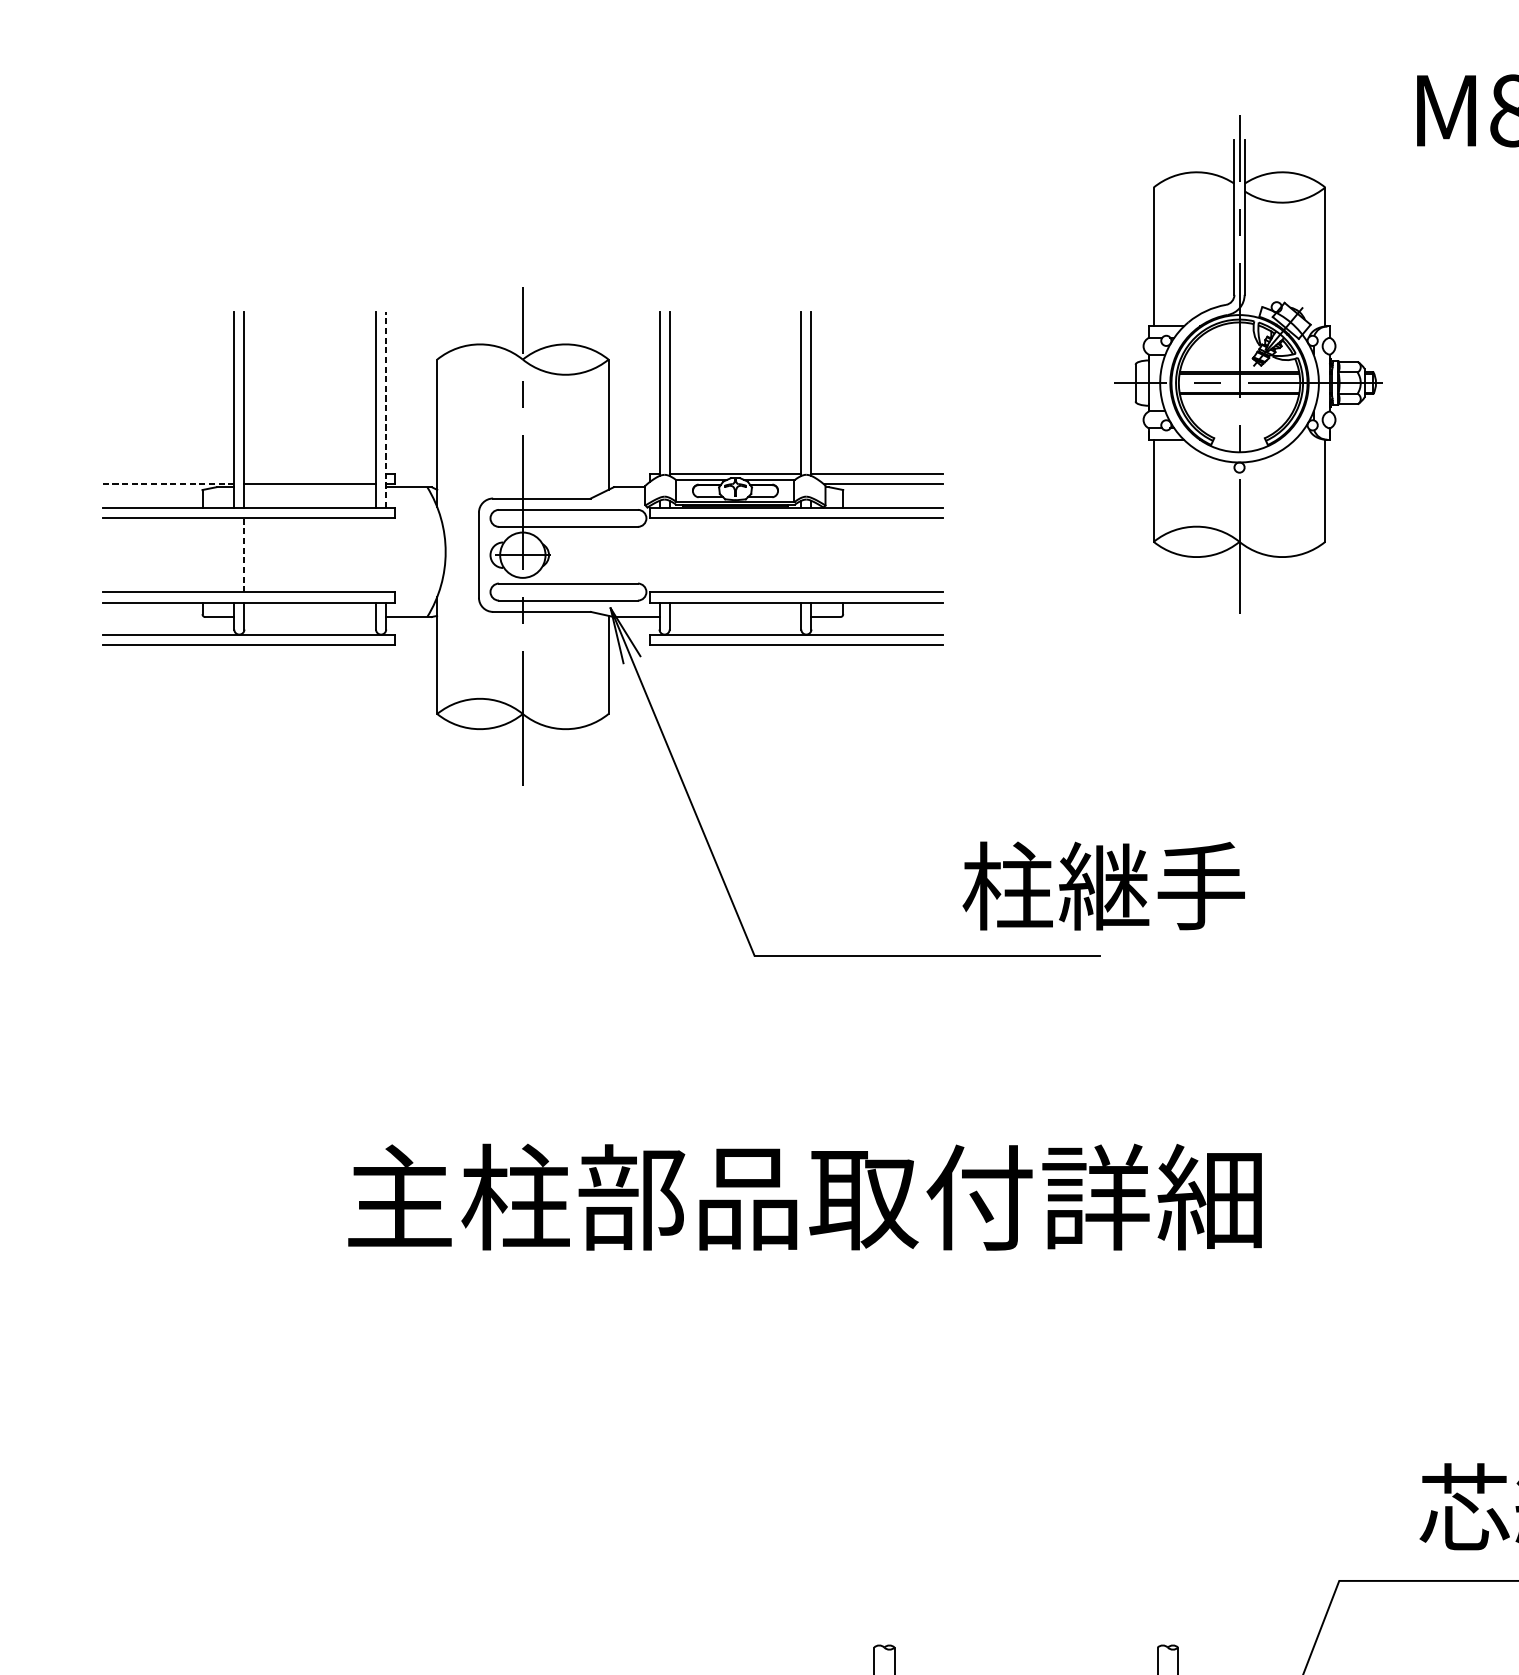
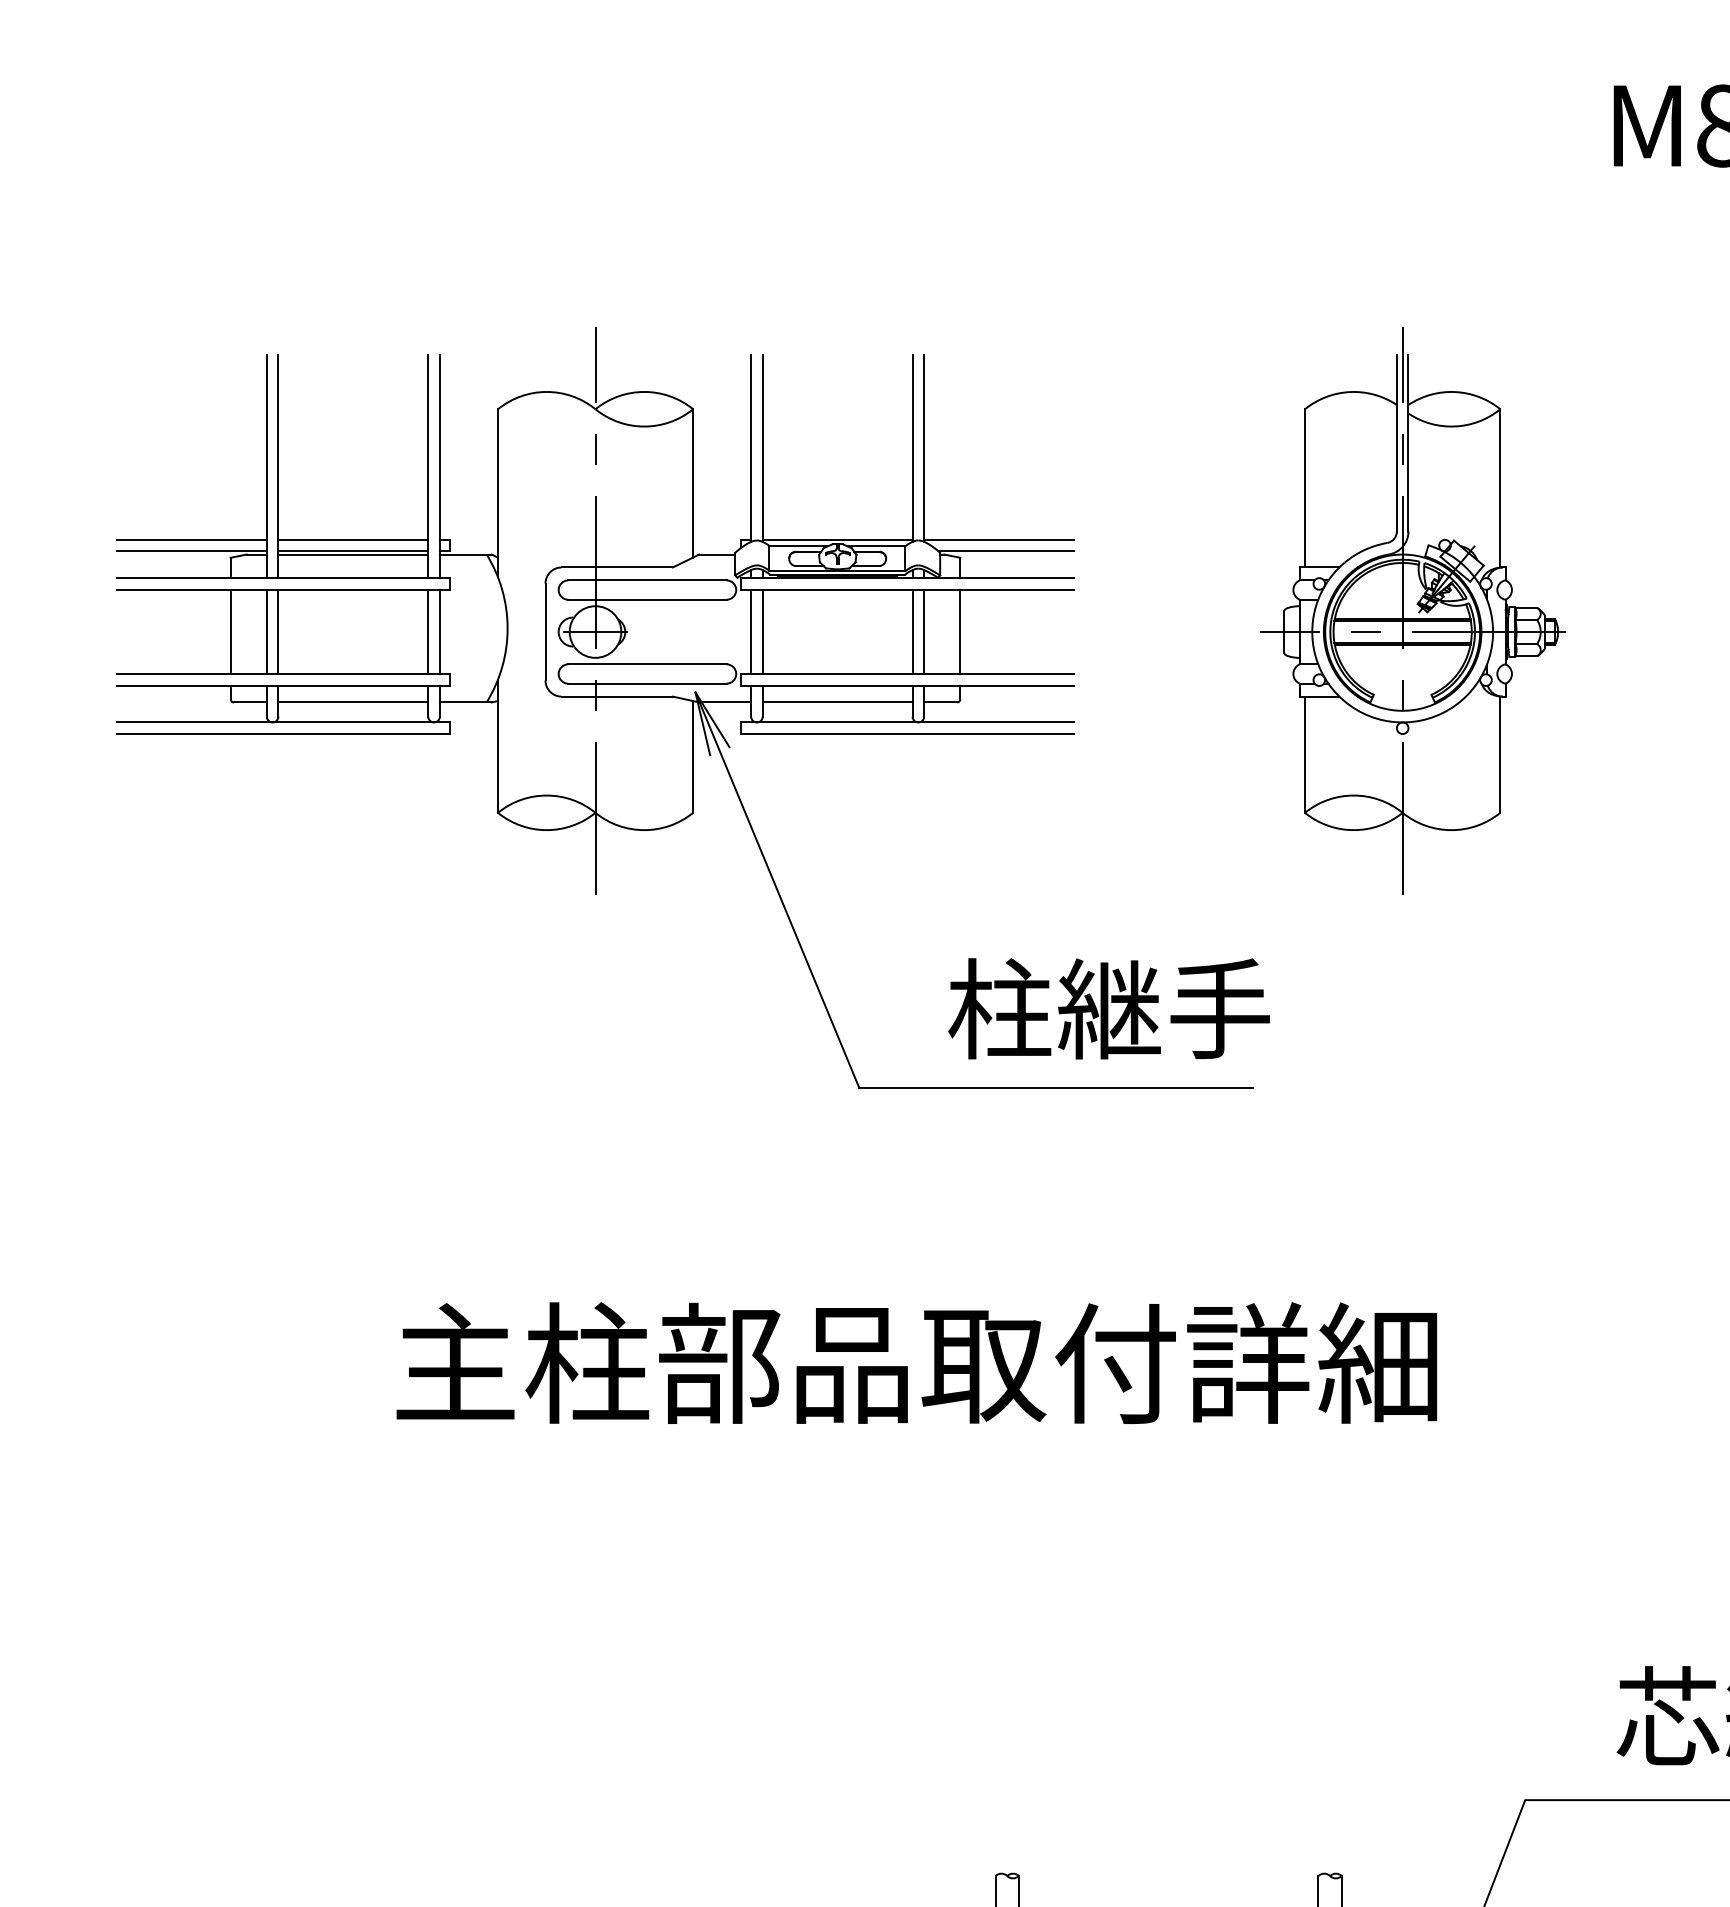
part: (1248, 364) -> (1412, 610), moved
line: (385, 409) -> (439, 466), dashed -> solid
line: (168, 473) -> (191, 539), added
line: (310, 473) -> (353, 539), added
line: (168, 484) -> (191, 551), dashed -> solid
line: (310, 487) -> (353, 554), added
line: (202, 554) -> (230, 631), added
line: (233, 554) -> (266, 631), added
line: (244, 554) -> (278, 631), dashed -> solid
line: (376, 554) -> (428, 631), added
line: (385, 554) -> (439, 631), added
line: (659, 554) -> (751, 631), added
line: (669, 554) -> (762, 631), added
line: (801, 554) -> (912, 631), added
line: (811, 554) -> (924, 631), added
line: (843, 554) -> (960, 631), added
line: (310, 617) -> (353, 702), added
line: (735, 617) -> (837, 702), added
text: (1103, 885) -> (1108, 1008), moved

